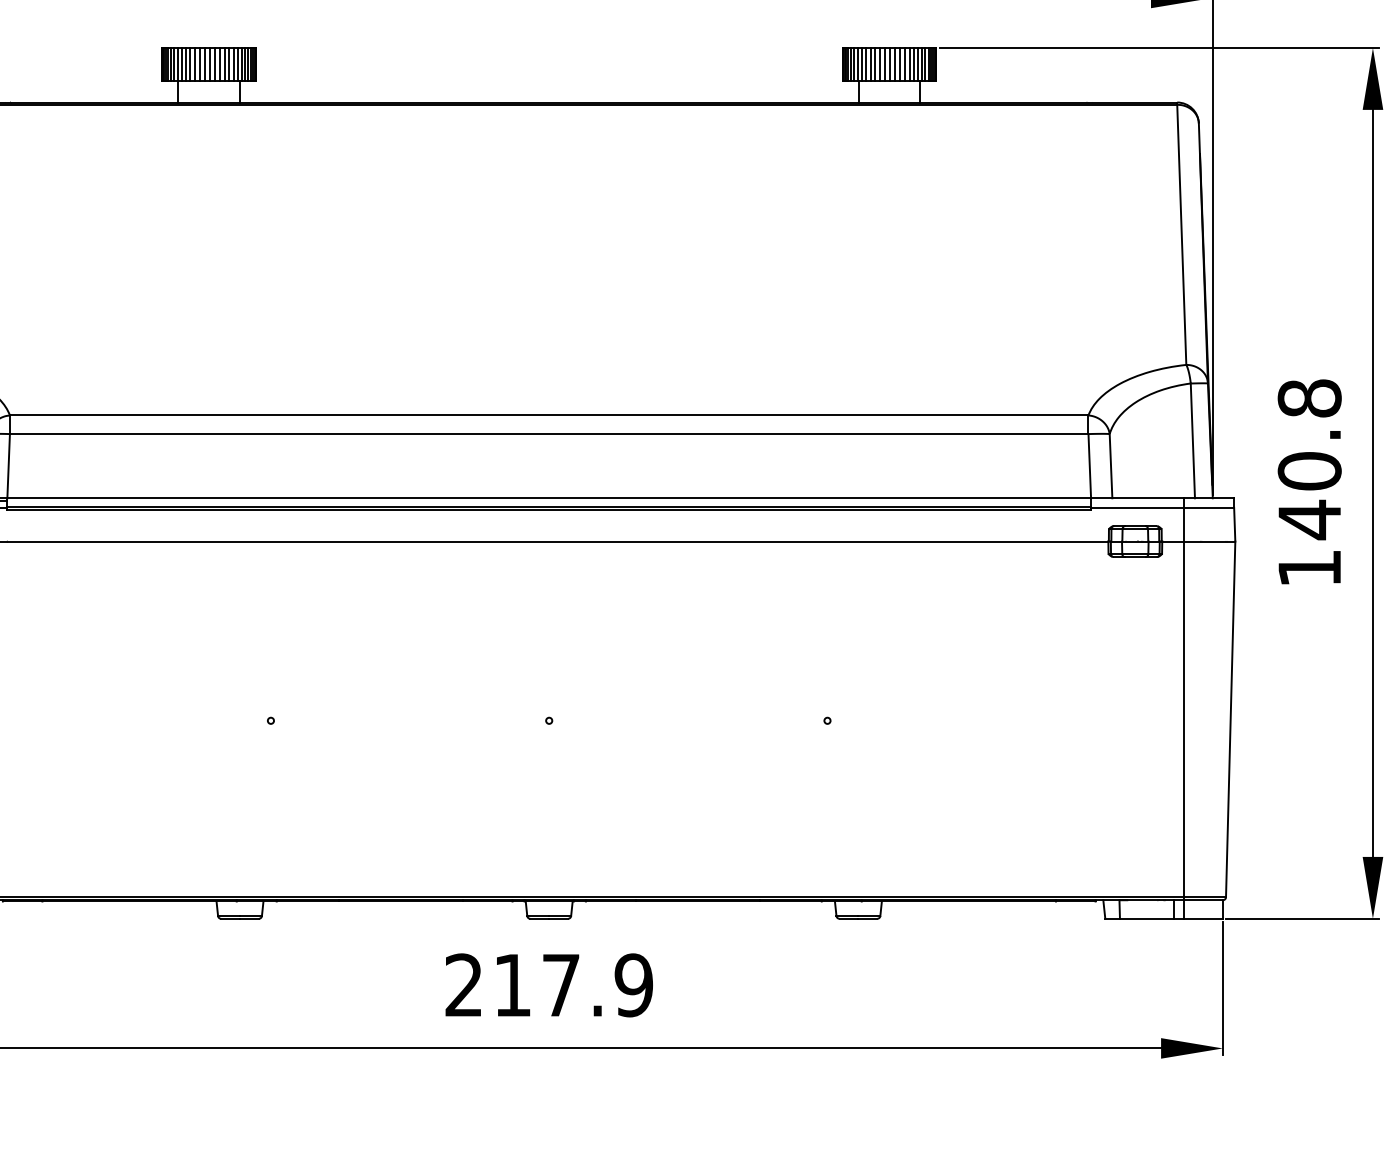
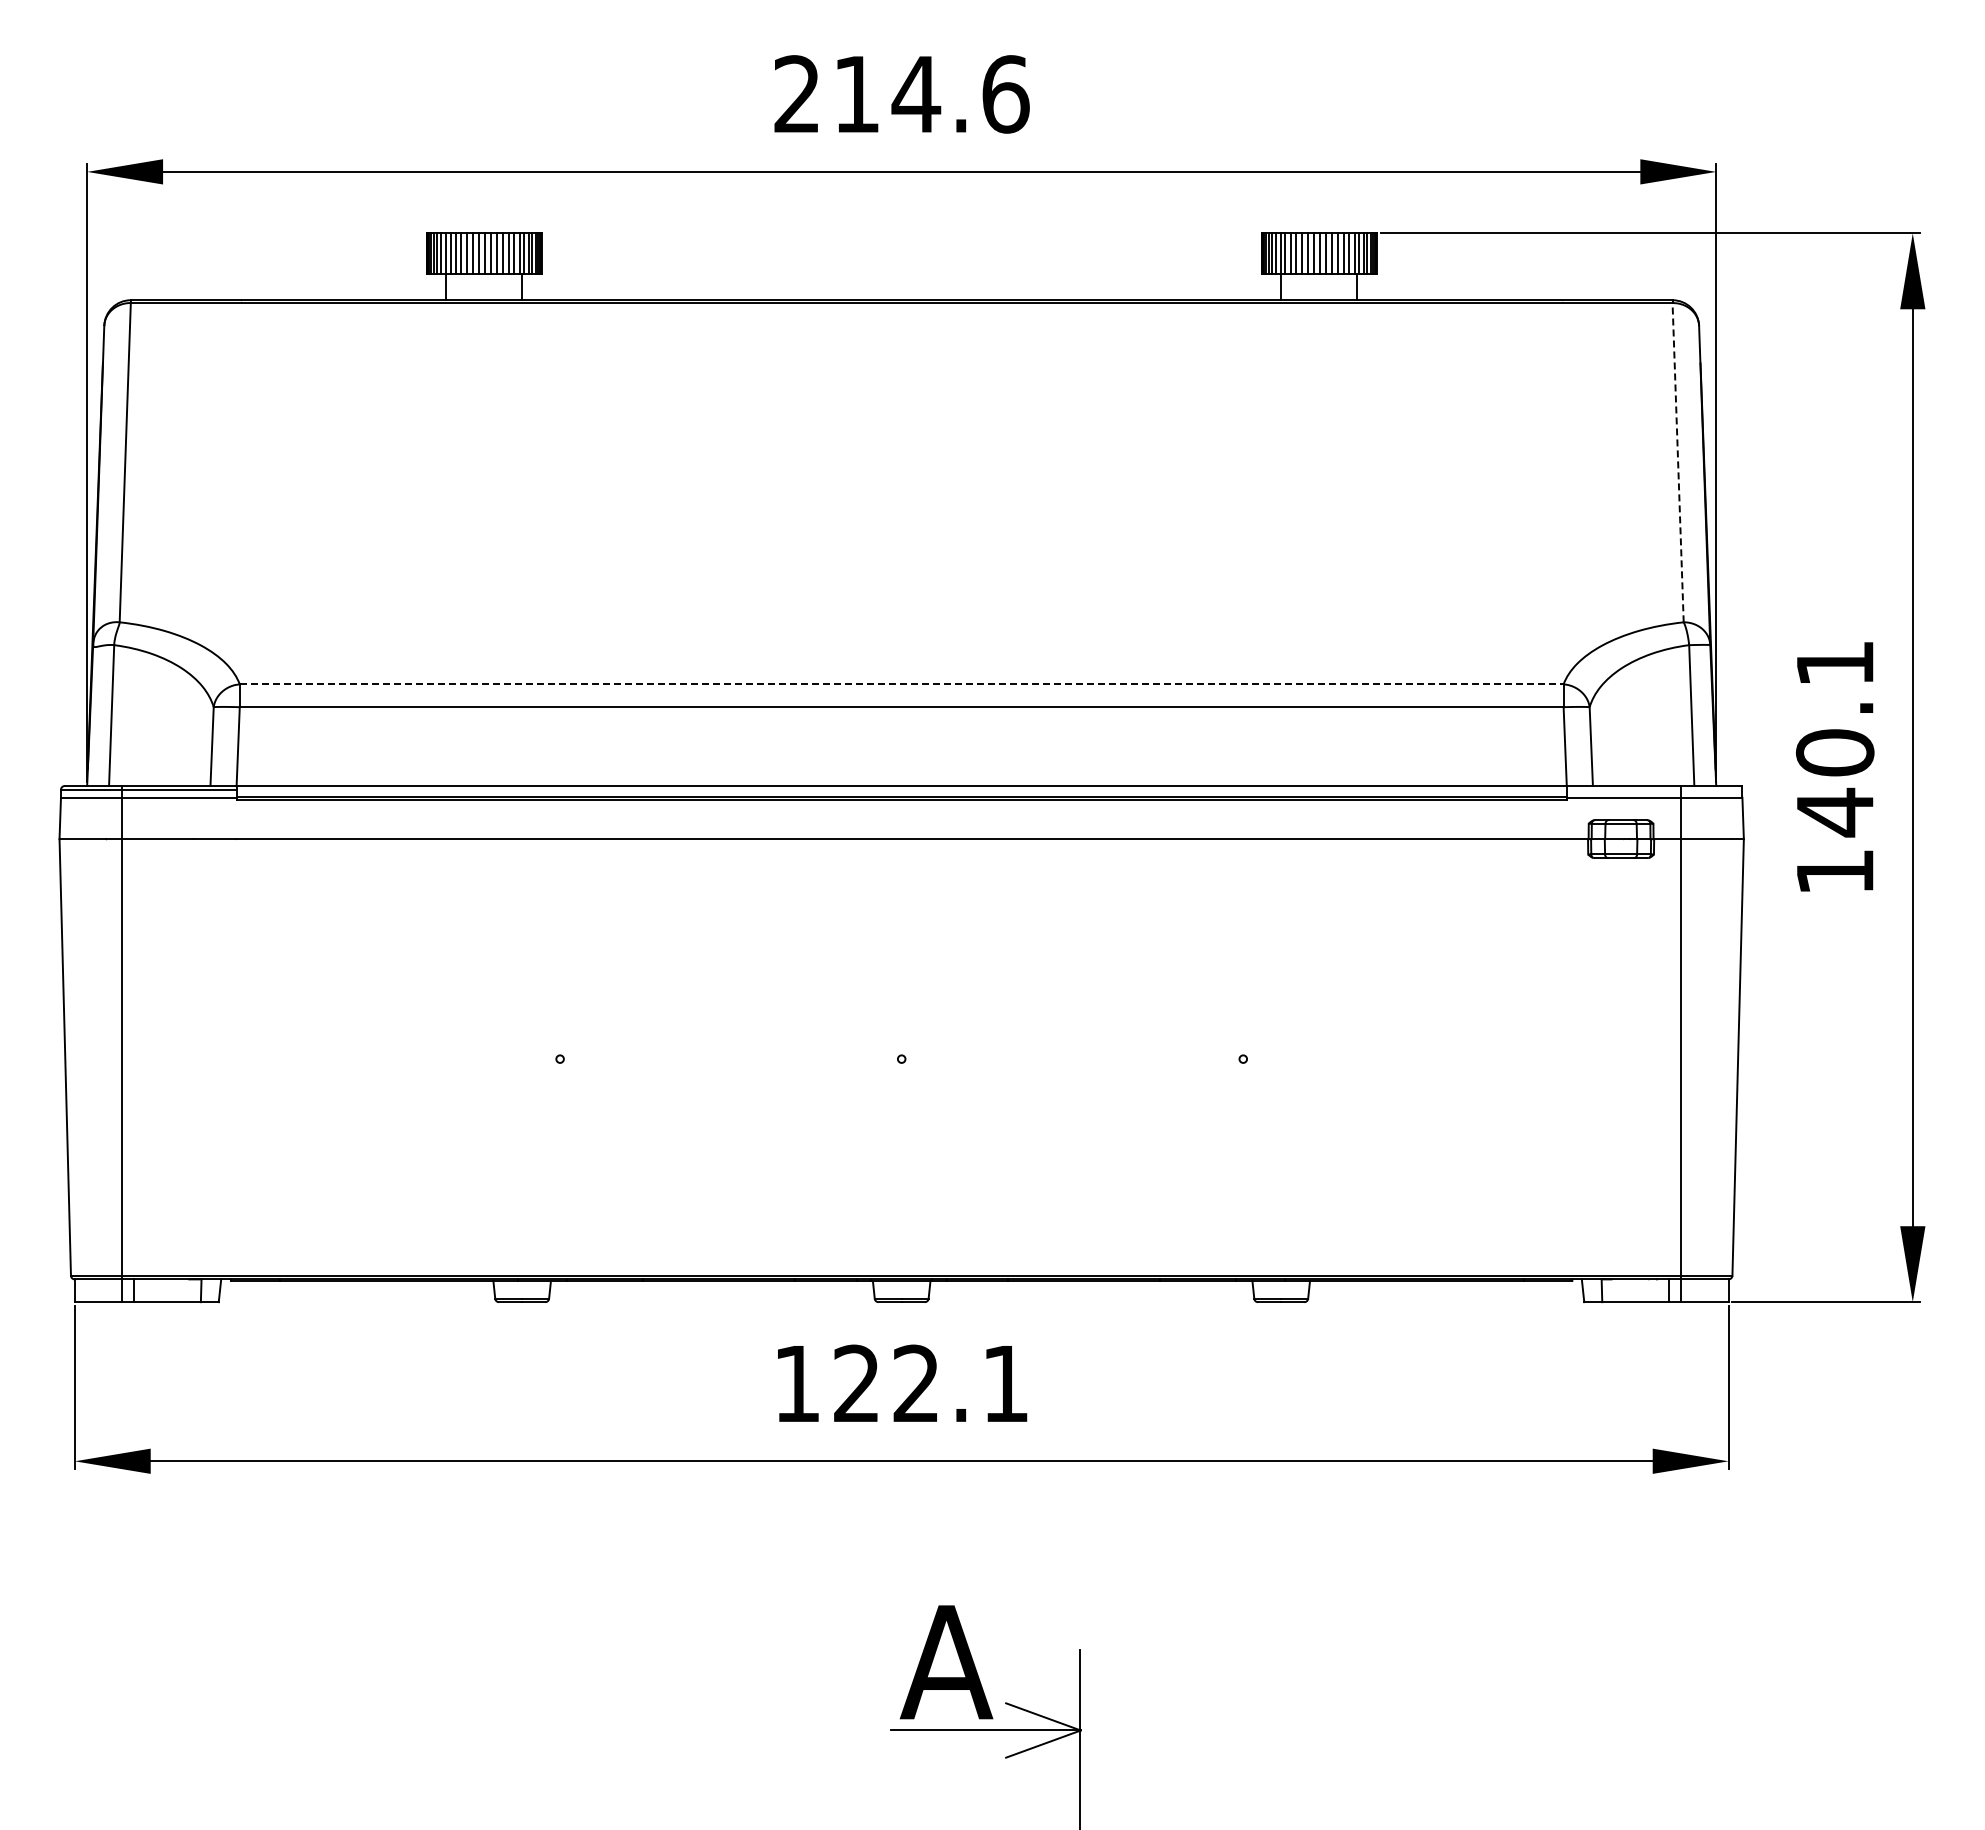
line: (1182, 234) -> (1678, 462), solid -> dashed
text: (1309, 398) -> (1834, 663), 140.8 -> 140.1
line: (549, 415) -> (901, 684), solid -> dashed
text: (549, 985) -> (901, 1383), 217.9 -> 122.1

